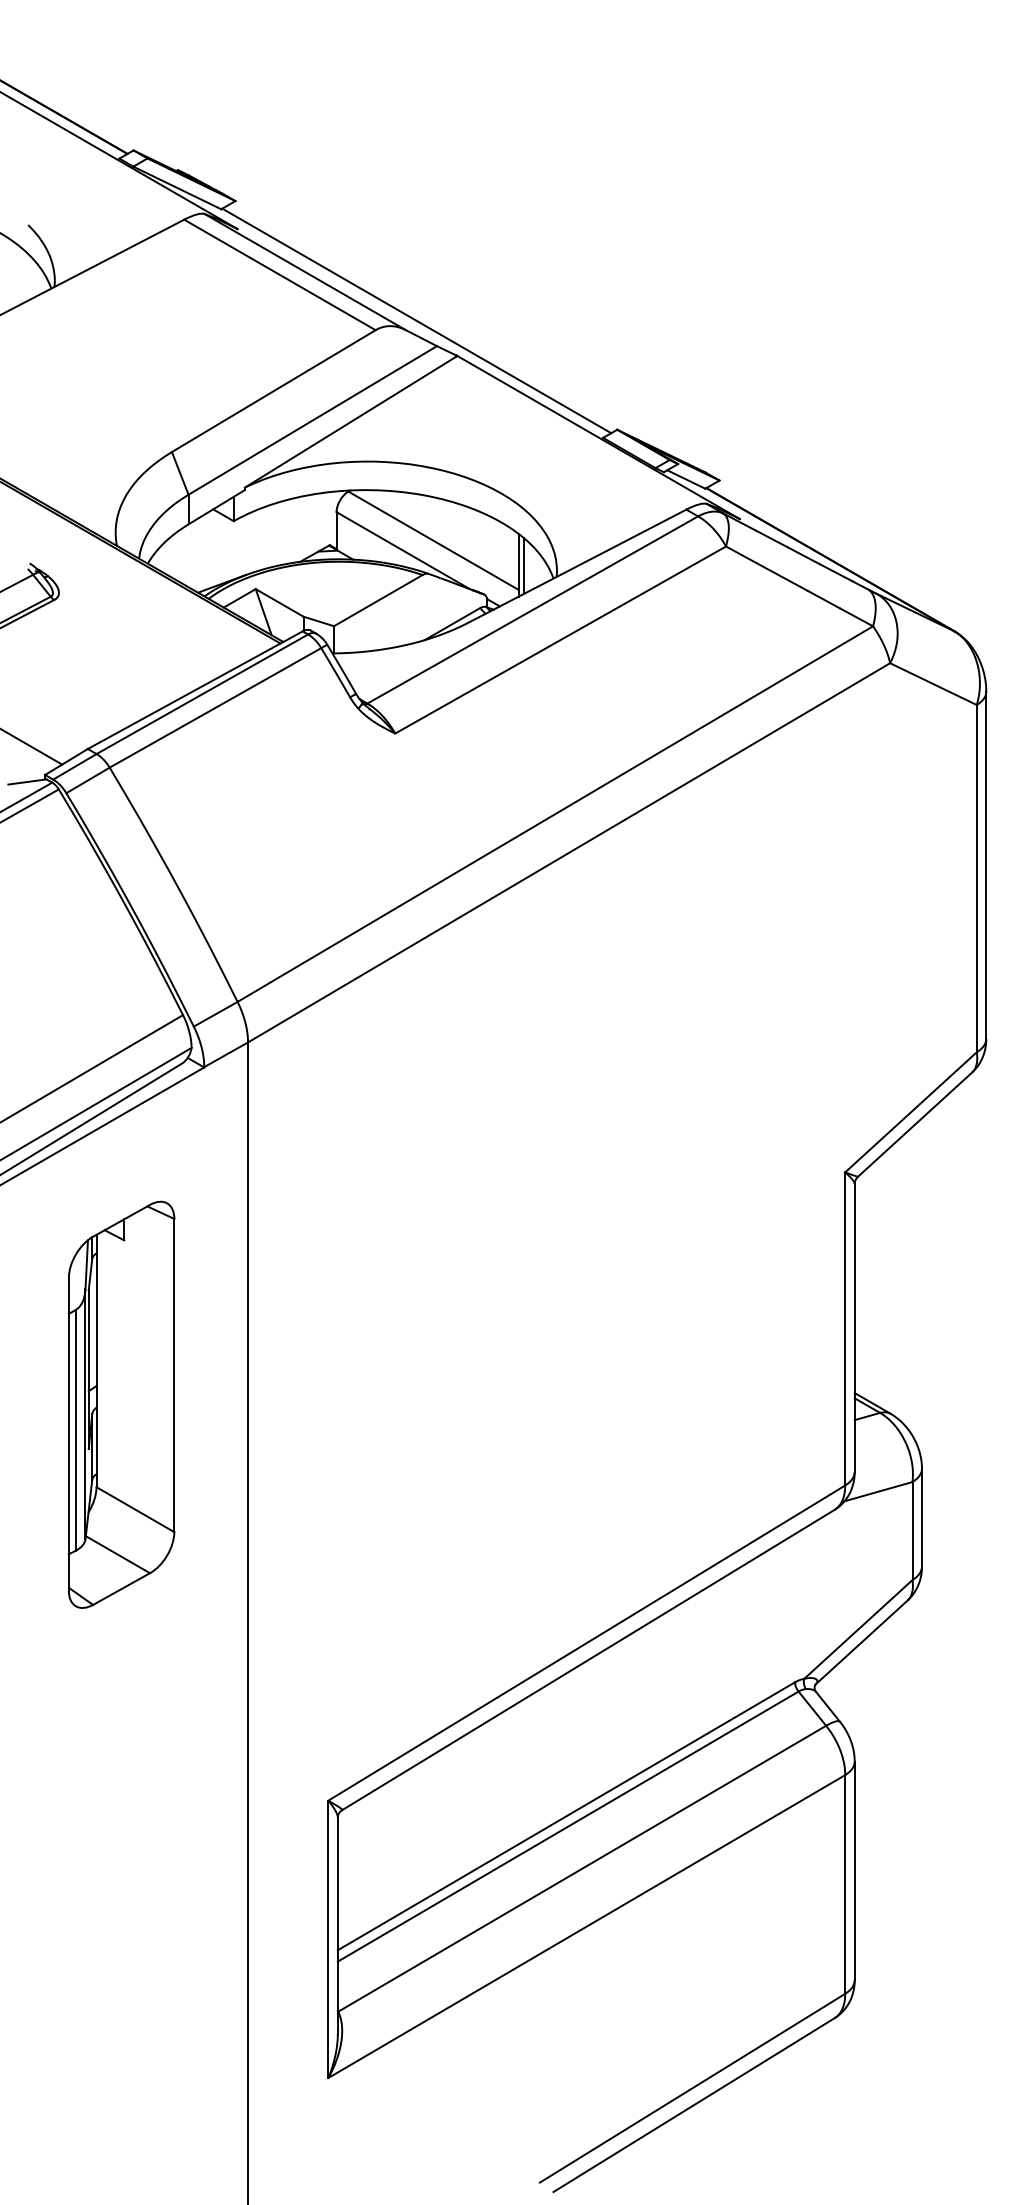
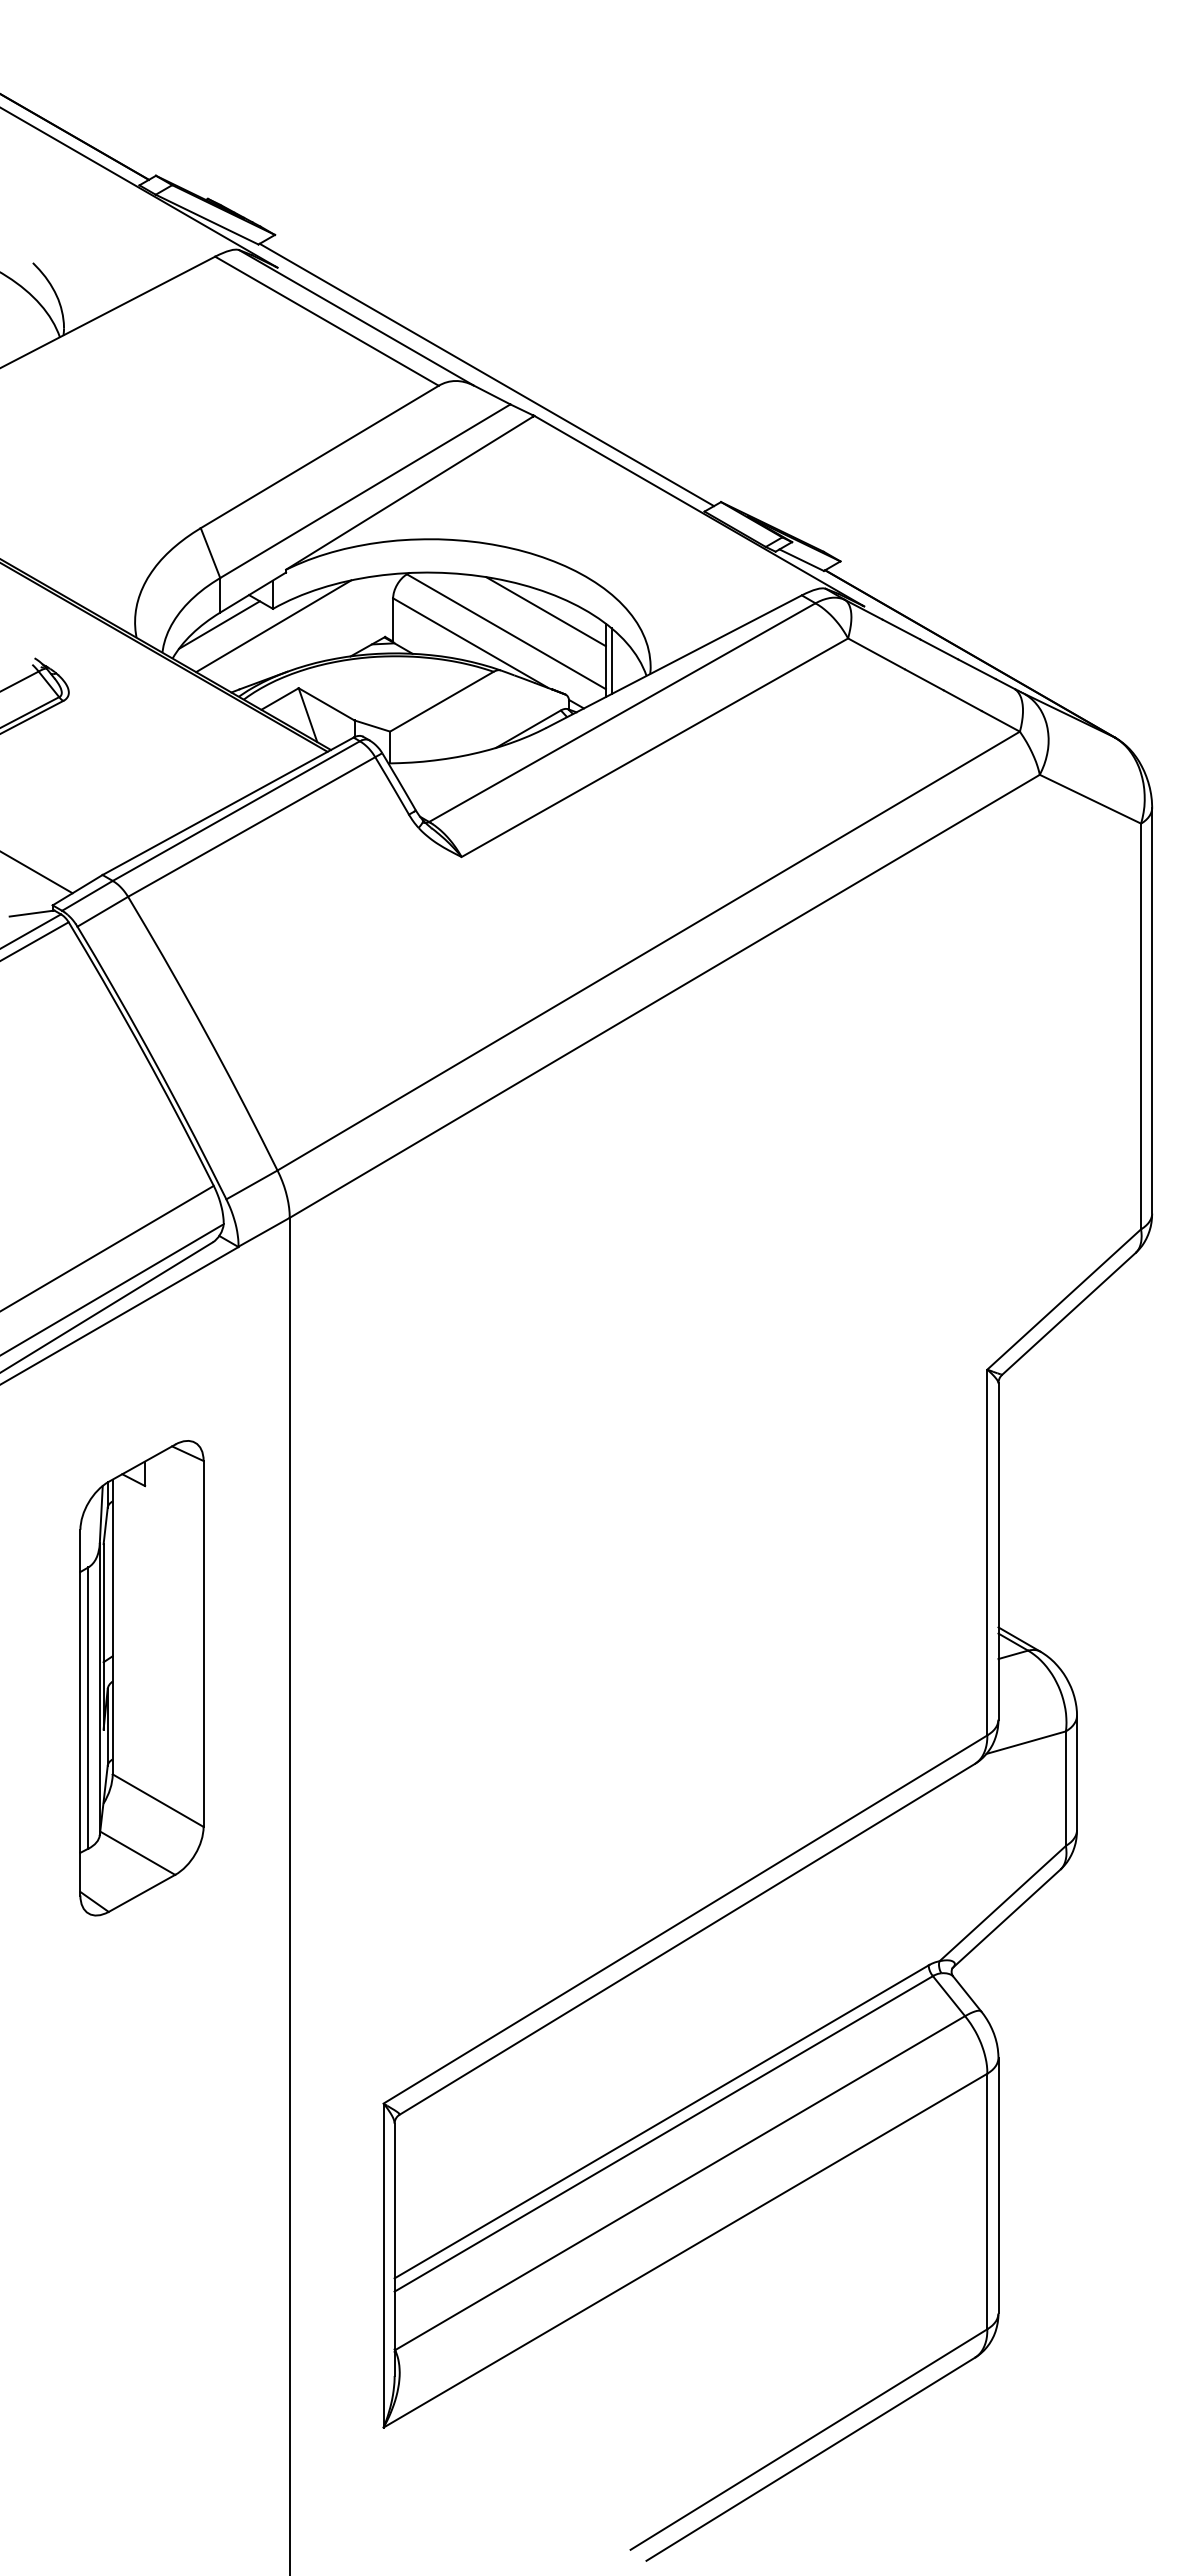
line: (466, 523) -> (545, 611), added
line: (187, 534) -> (219, 624), added
line: (234, 536) -> (273, 626), added
part: (121, 1405) -> (141, 1678), moved

